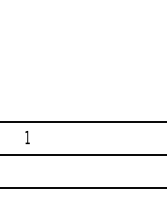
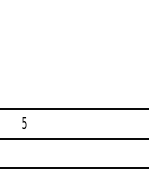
text: (27, 137) -> (24, 122), 1 -> 5

